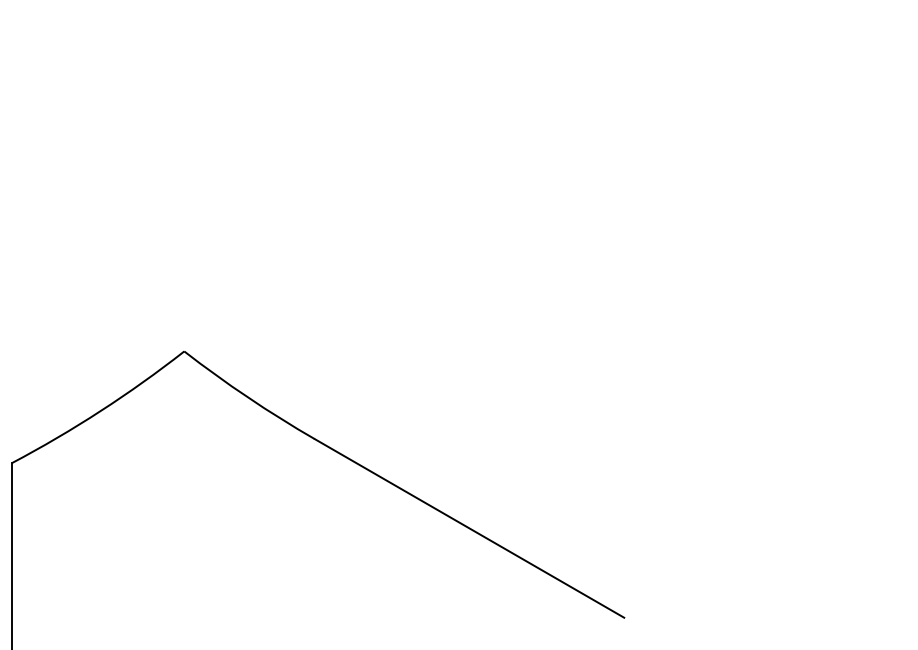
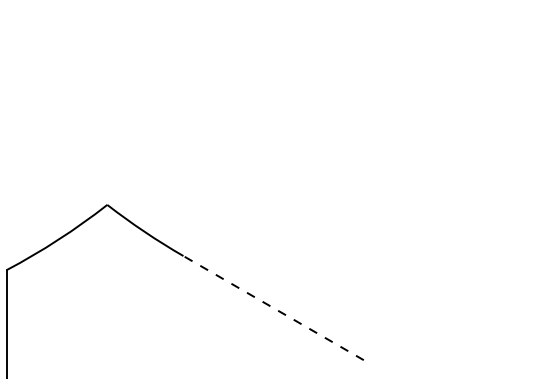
line: (469, 527) -> (273, 307), solid -> dashed

